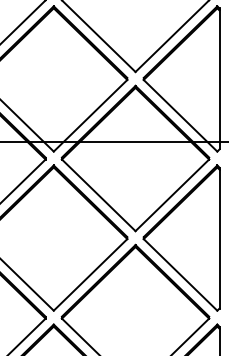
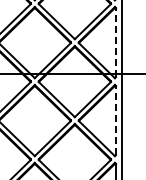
line: (220, 78) -> (116, 42), solid -> dashed
line: (220, 237) -> (116, 120), solid -> dashed

